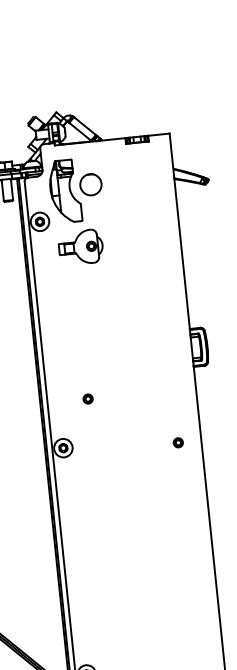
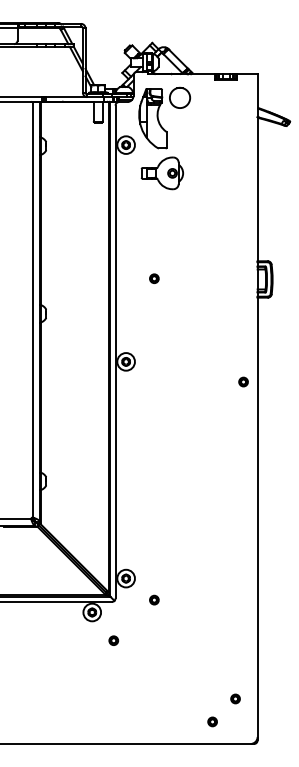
circle: (91, 184) -> (180, 97), moved
part: (88, 398) -> (154, 278), moved
part: (178, 442) -> (243, 381), moved

